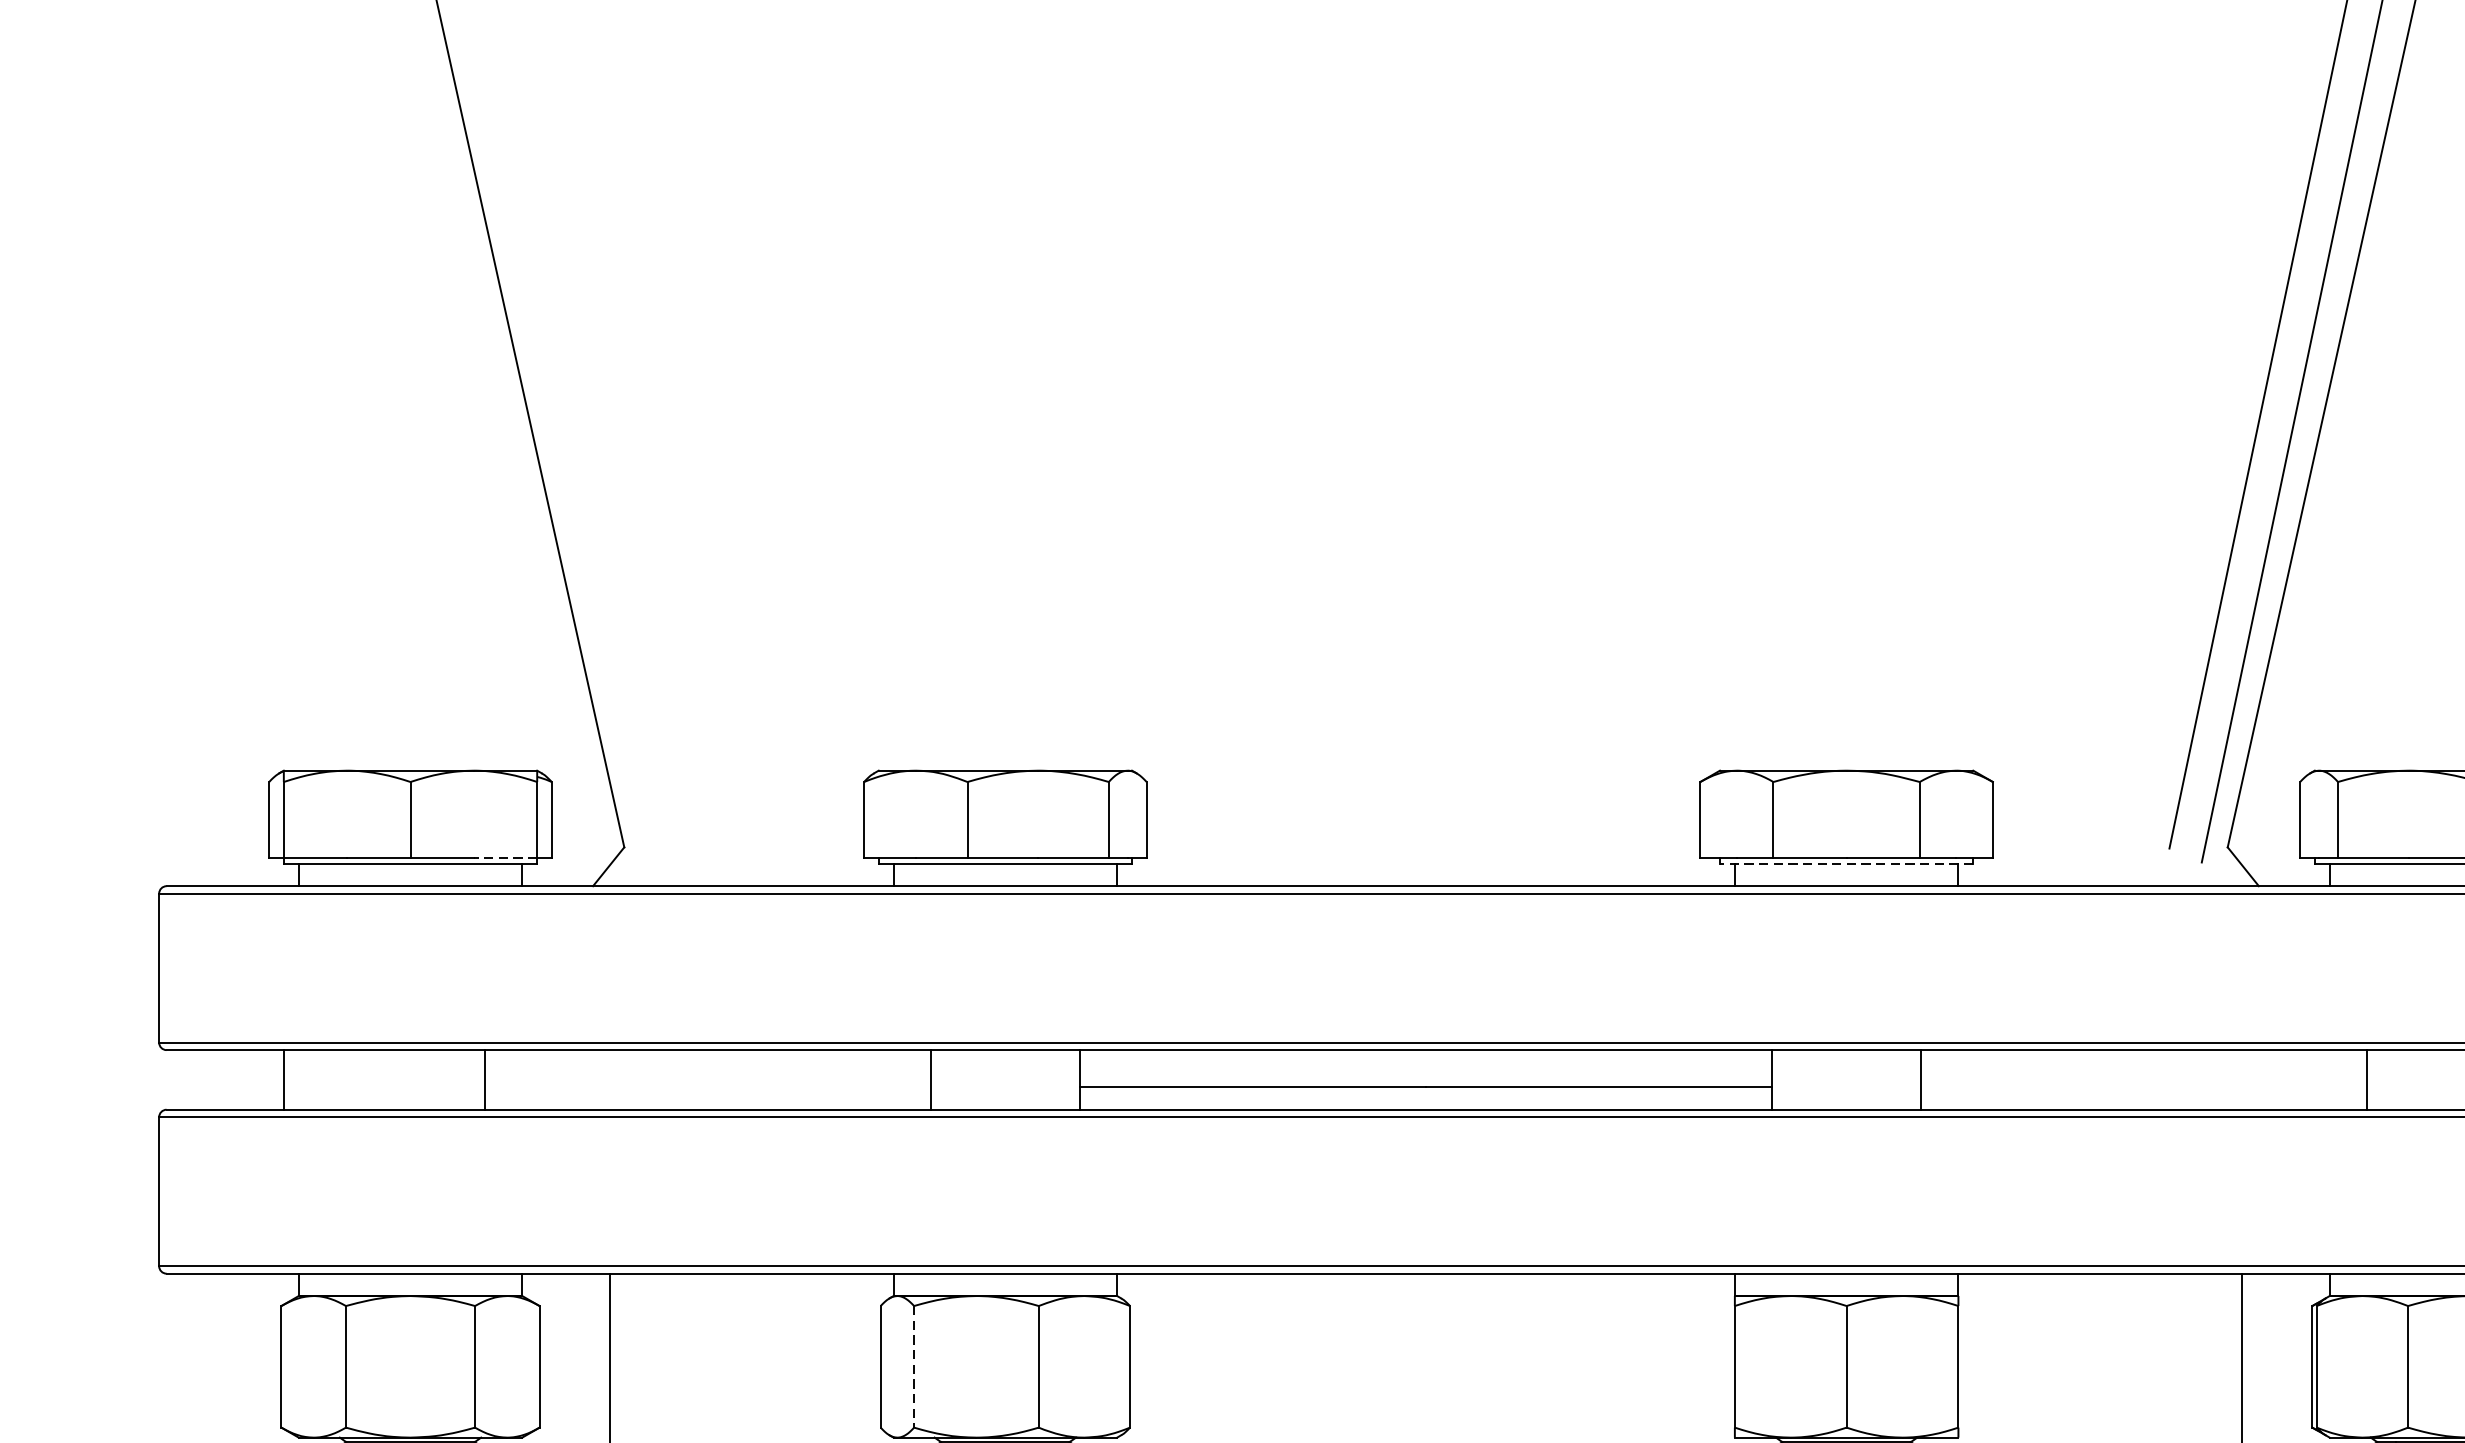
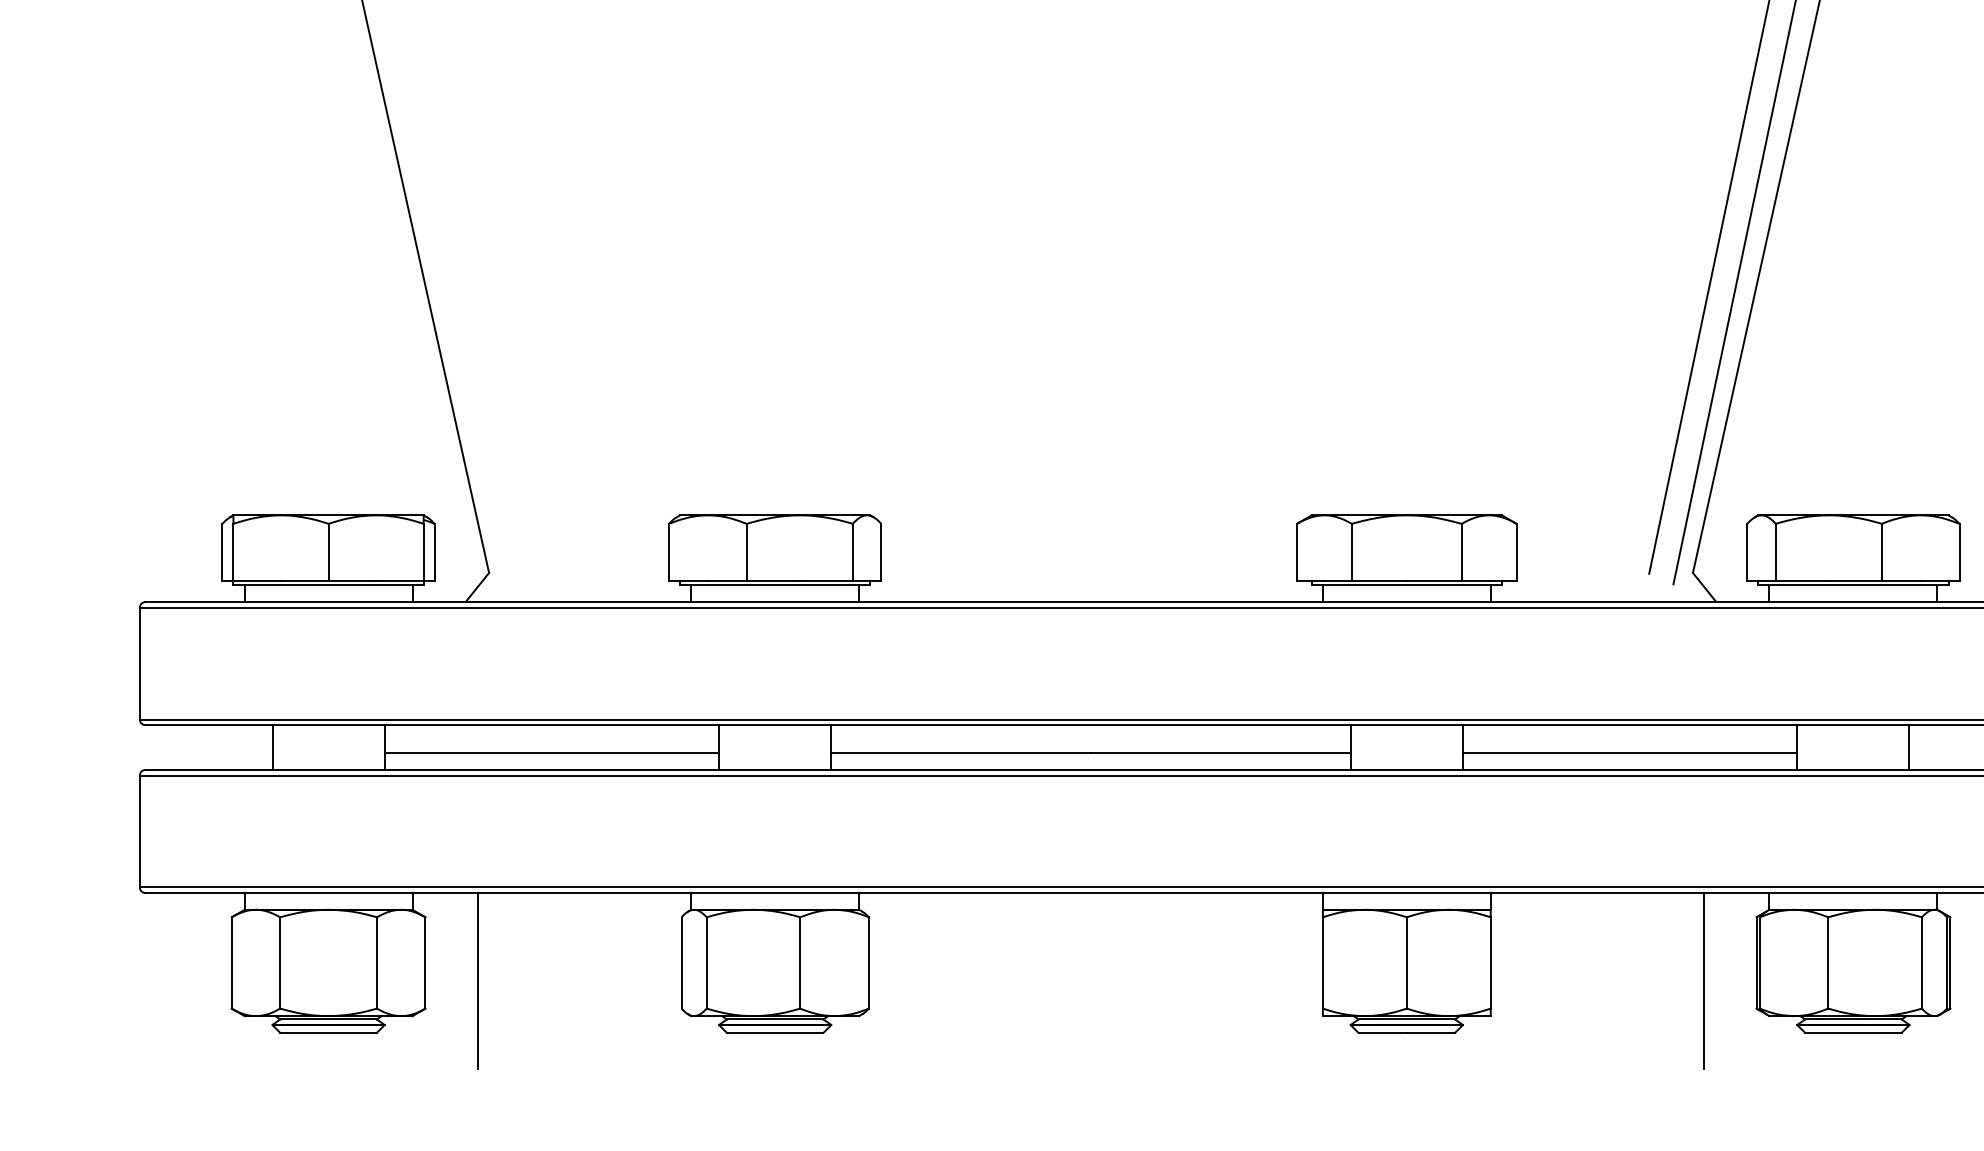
line: (504, 857) -> (399, 580), dashed -> solid
line: (1846, 864) -> (1406, 585), dashed -> solid
line: (283, 1079) -> (272, 747), moved
line: (707, 1087) -> (551, 753), added
line: (2143, 1087) -> (1629, 753), added
line: (913, 1366) -> (706, 962), dashed -> solid

